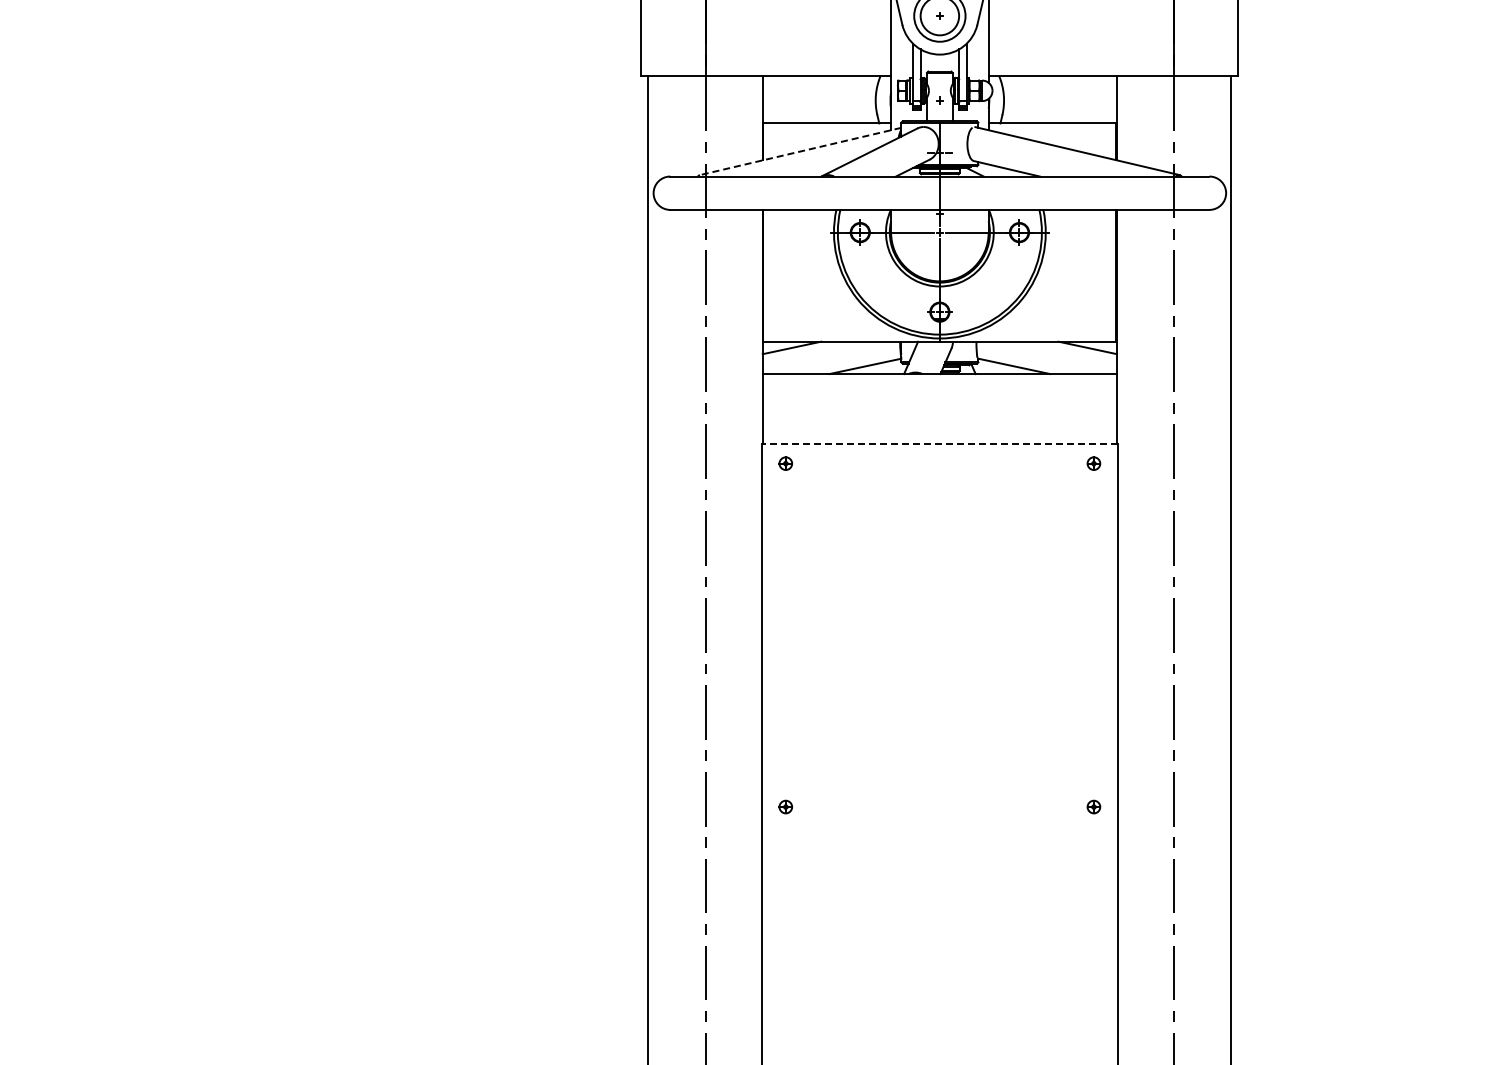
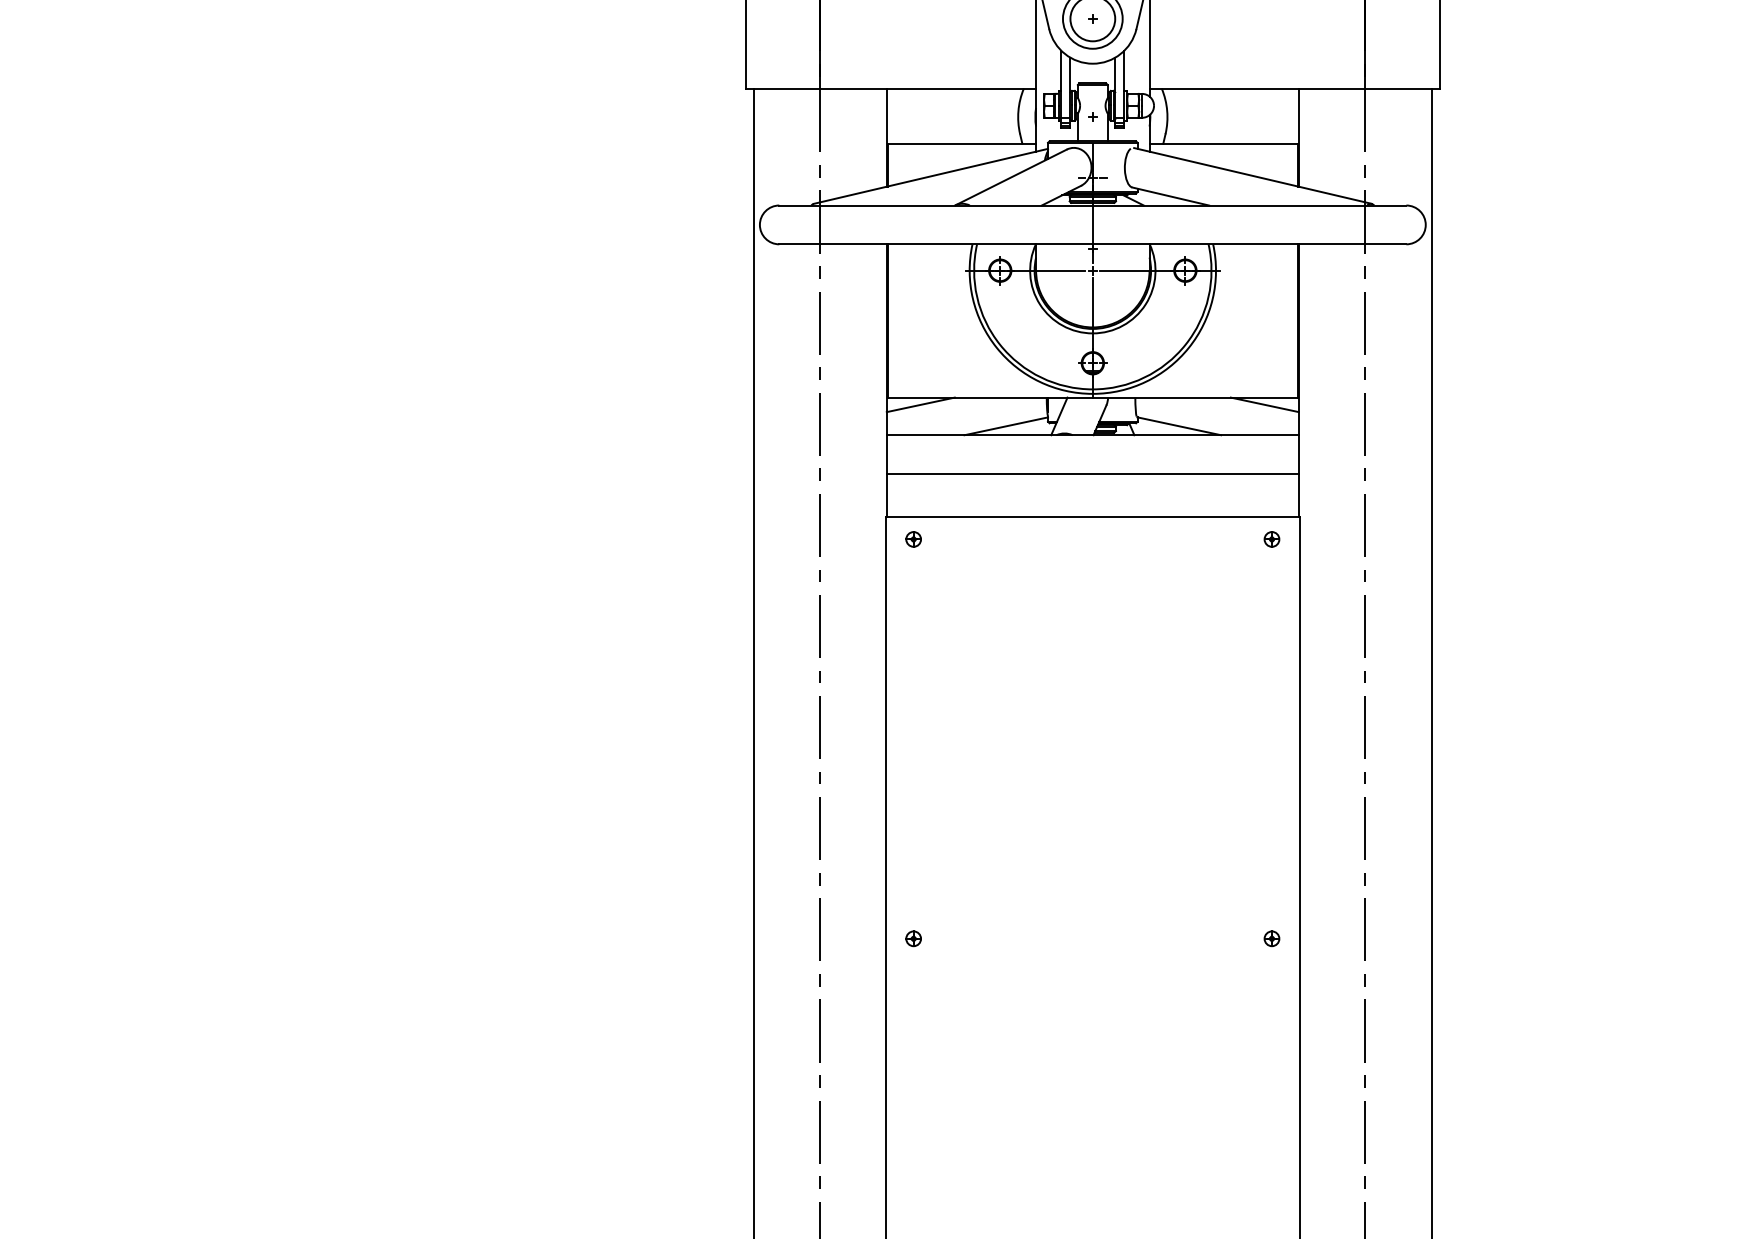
line: (800, 151) -> (930, 176), dashed -> solid
line: (939, 407) -> (1092, 474), added
line: (939, 444) -> (1092, 517), dashed -> solid

